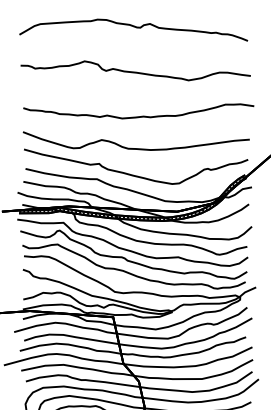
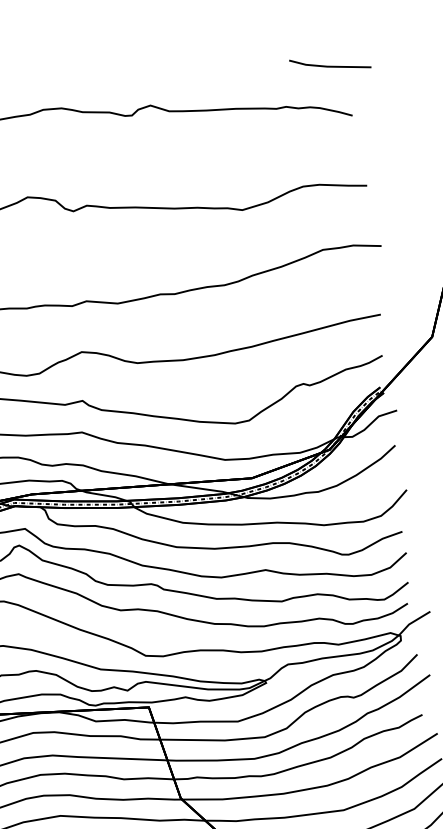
line: (239, 14) -> (328, 64), added

